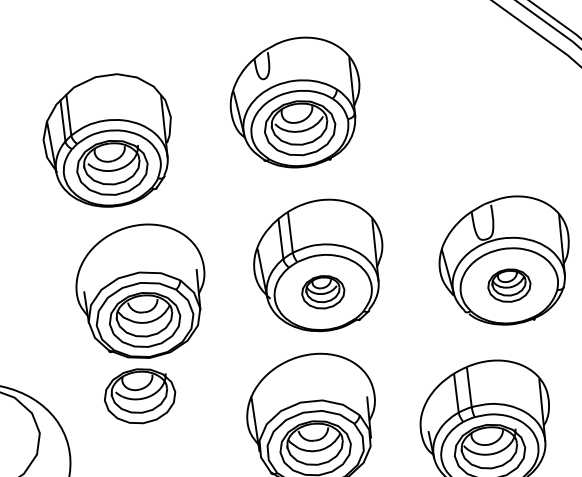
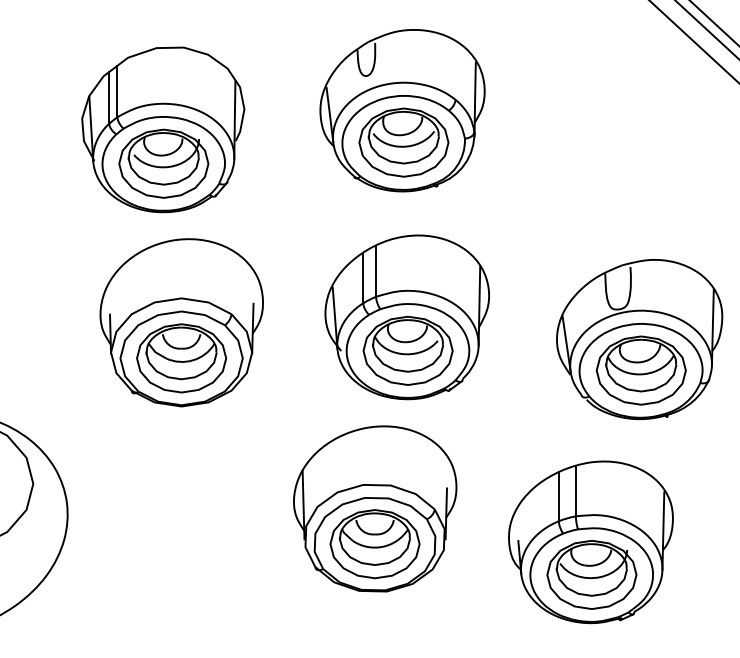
part: (508, 285) -> (640, 370), size x1.67
part: (322, 292) -> (407, 350), size x1.67
part: (139, 396) -> (163, 452), removed

